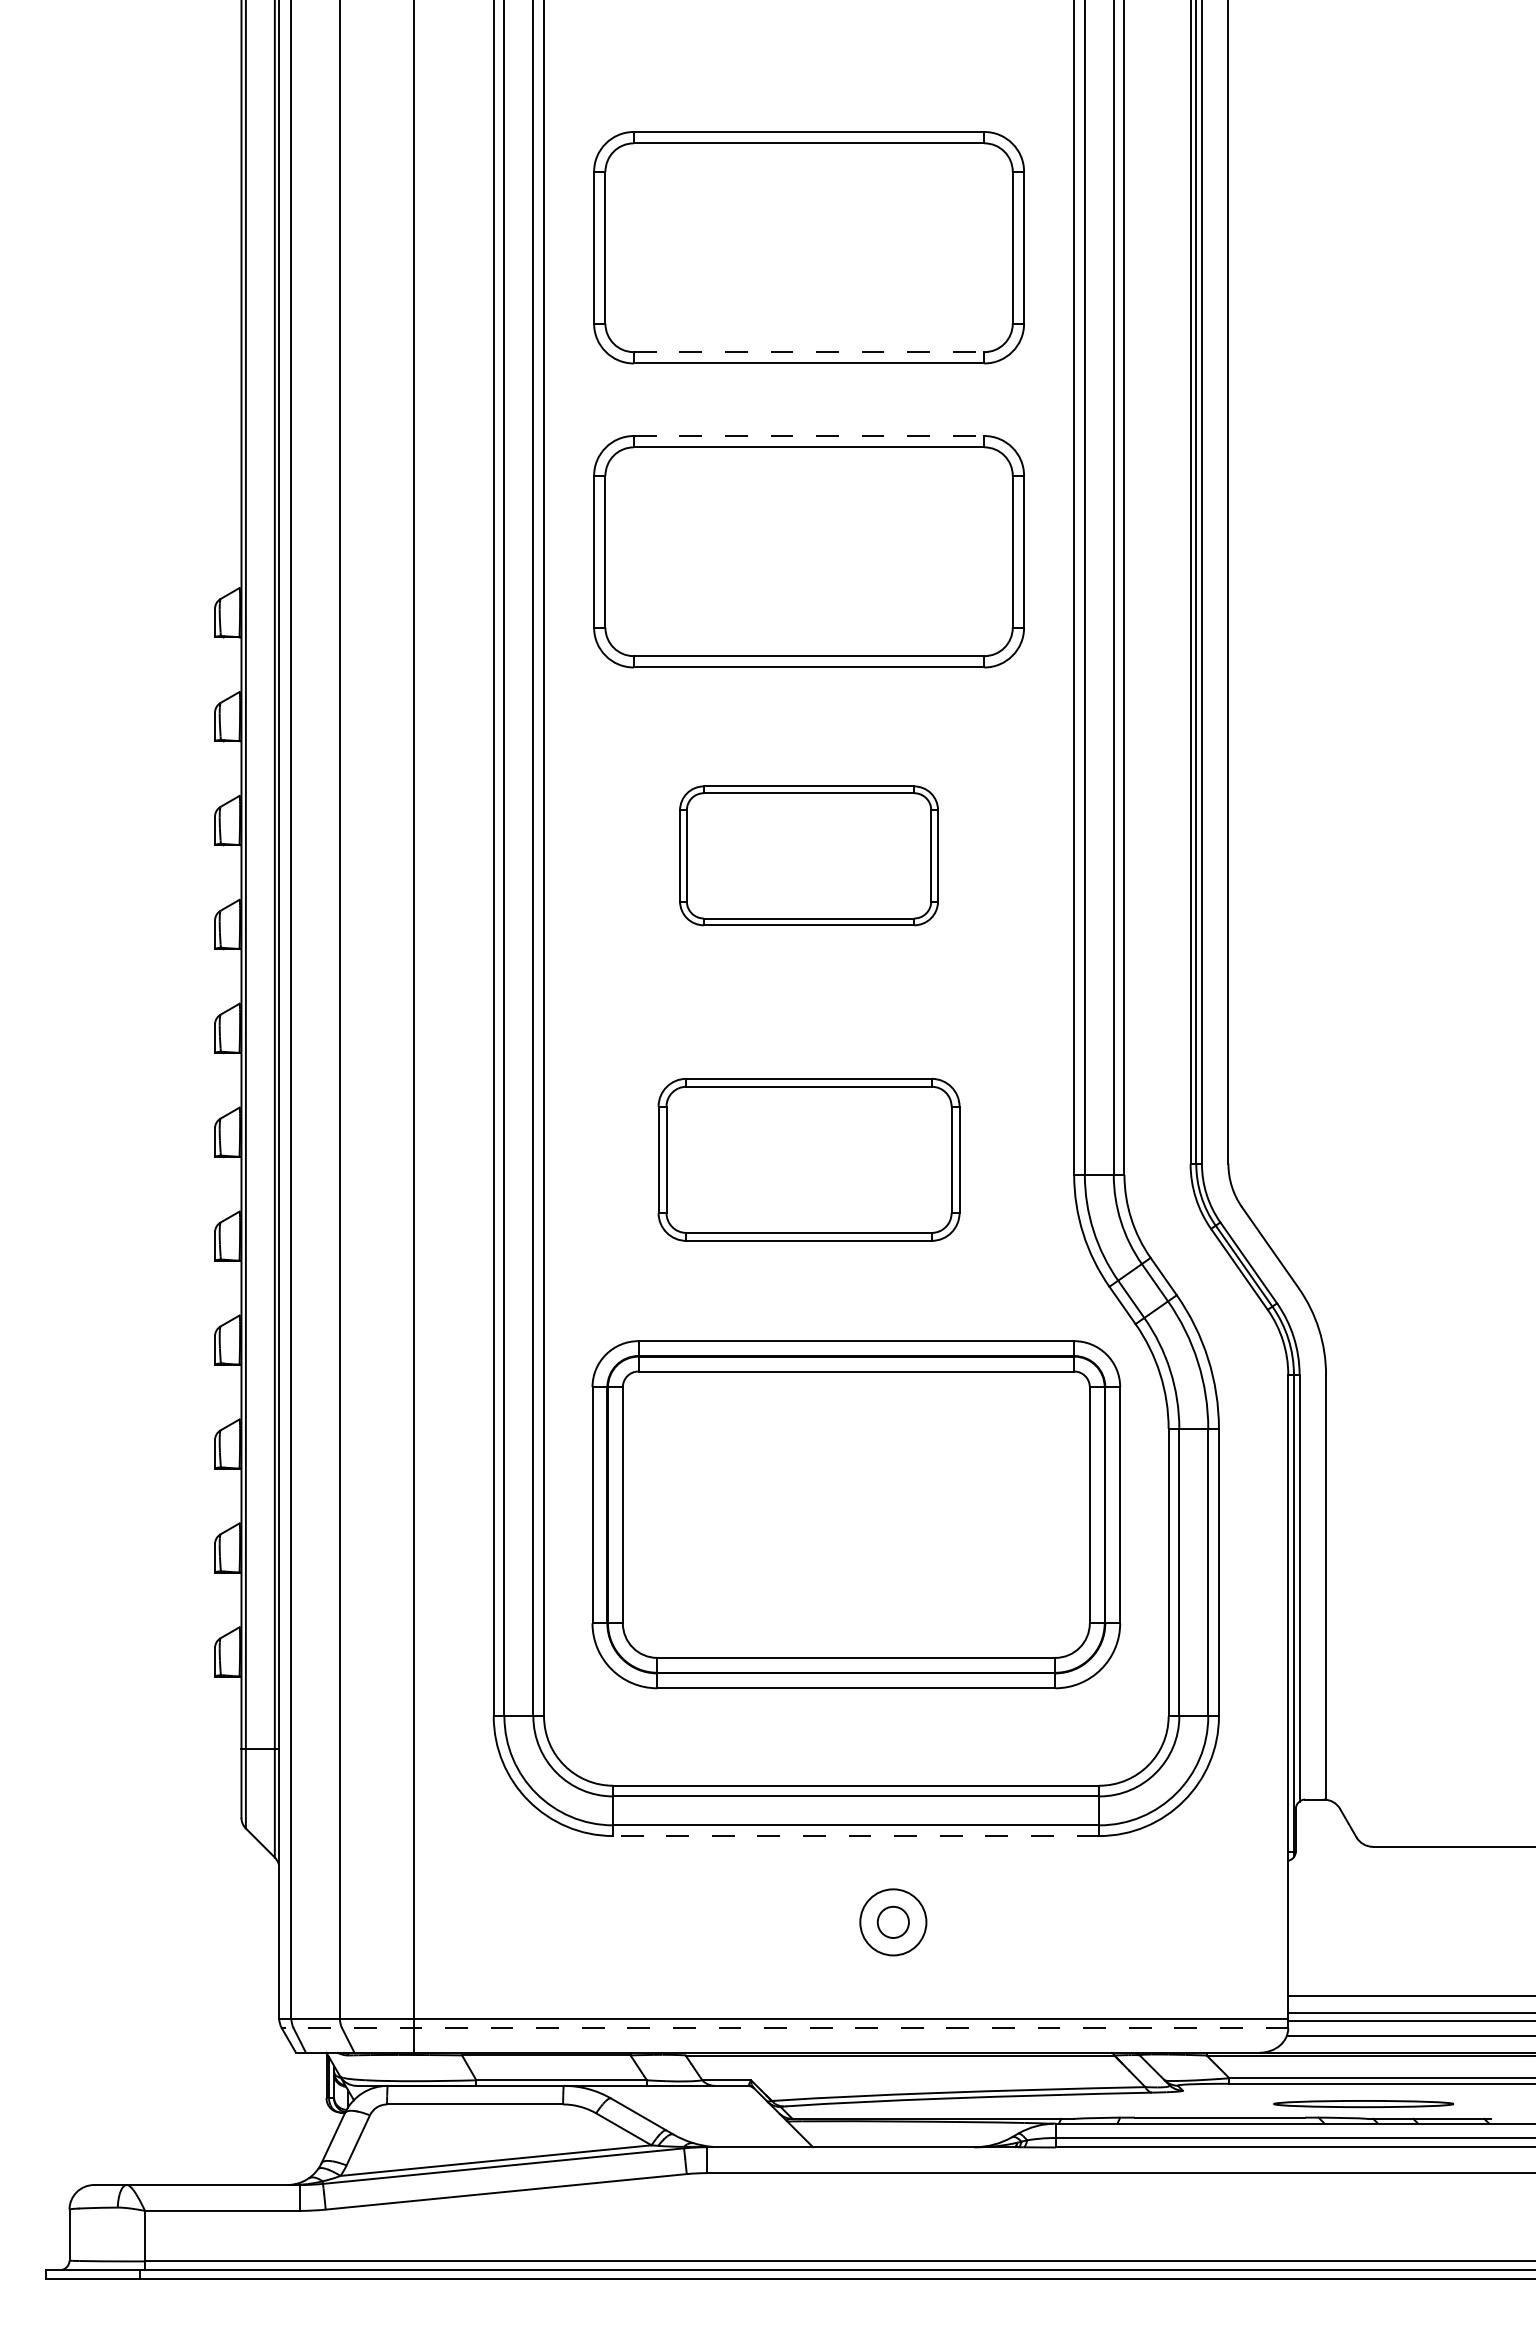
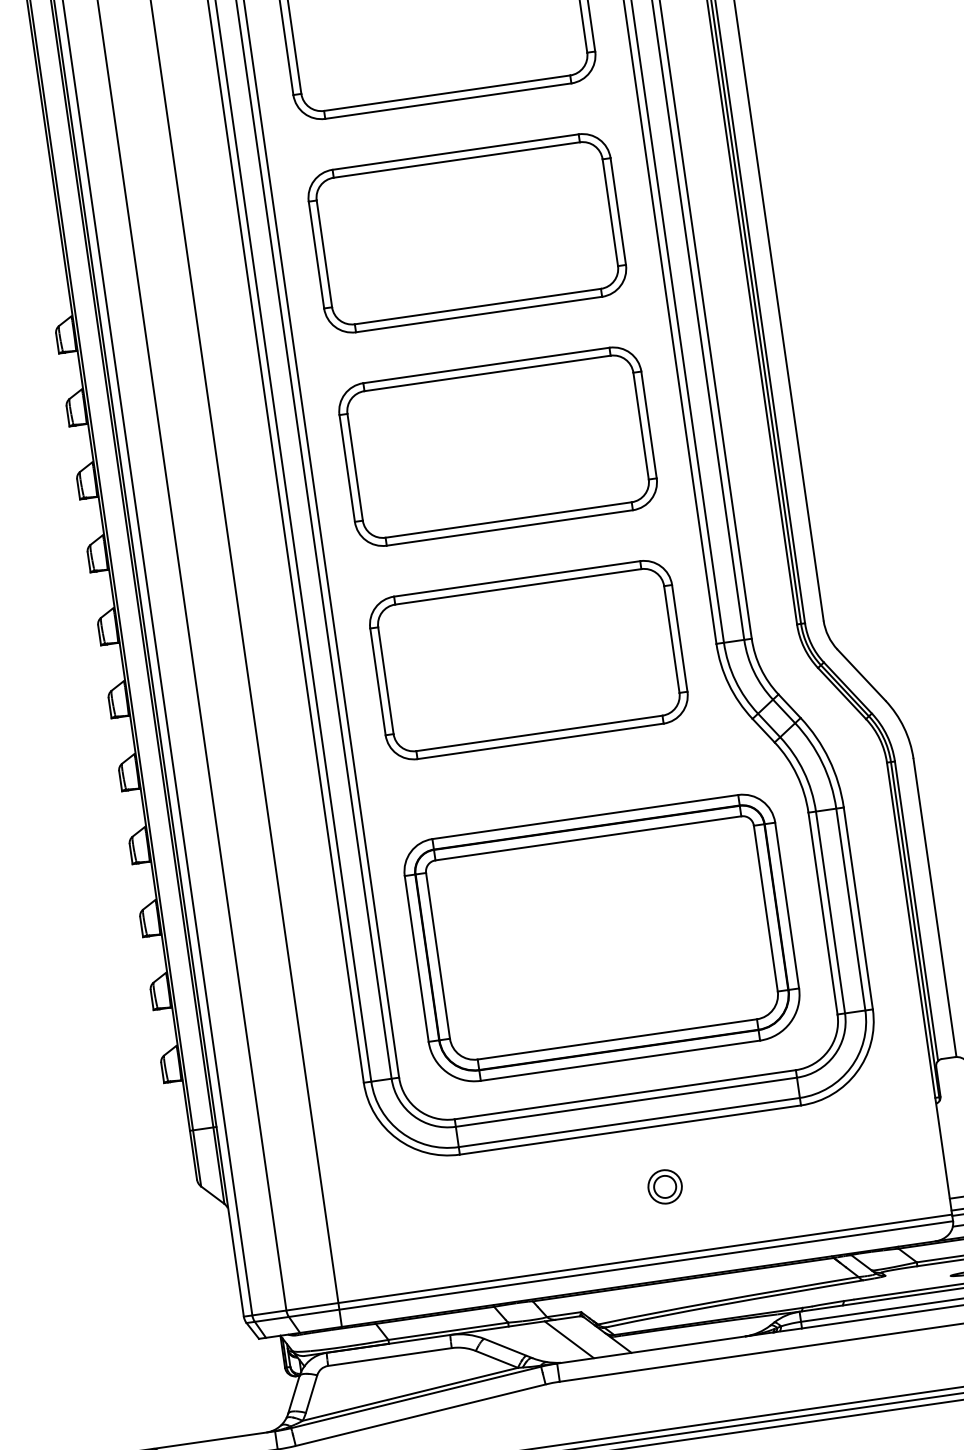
line: (809, 352) -> (447, 93), dashed -> solid
line: (809, 436) -> (455, 152), dashed -> solid
part: (808, 855) -> (497, 446), size x1.67
part: (808, 1159) -> (528, 659), size x1.43
part: (856, 1514) -> (602, 938), moved
line: (856, 1836) -> (630, 1130), dashed -> solid
circle: (892, 1922) -> (664, 1187), size x0.71
line: (784, 2028) -> (599, 1272), dashed -> solid
line: (728, 2116) -> (569, 1339), added

